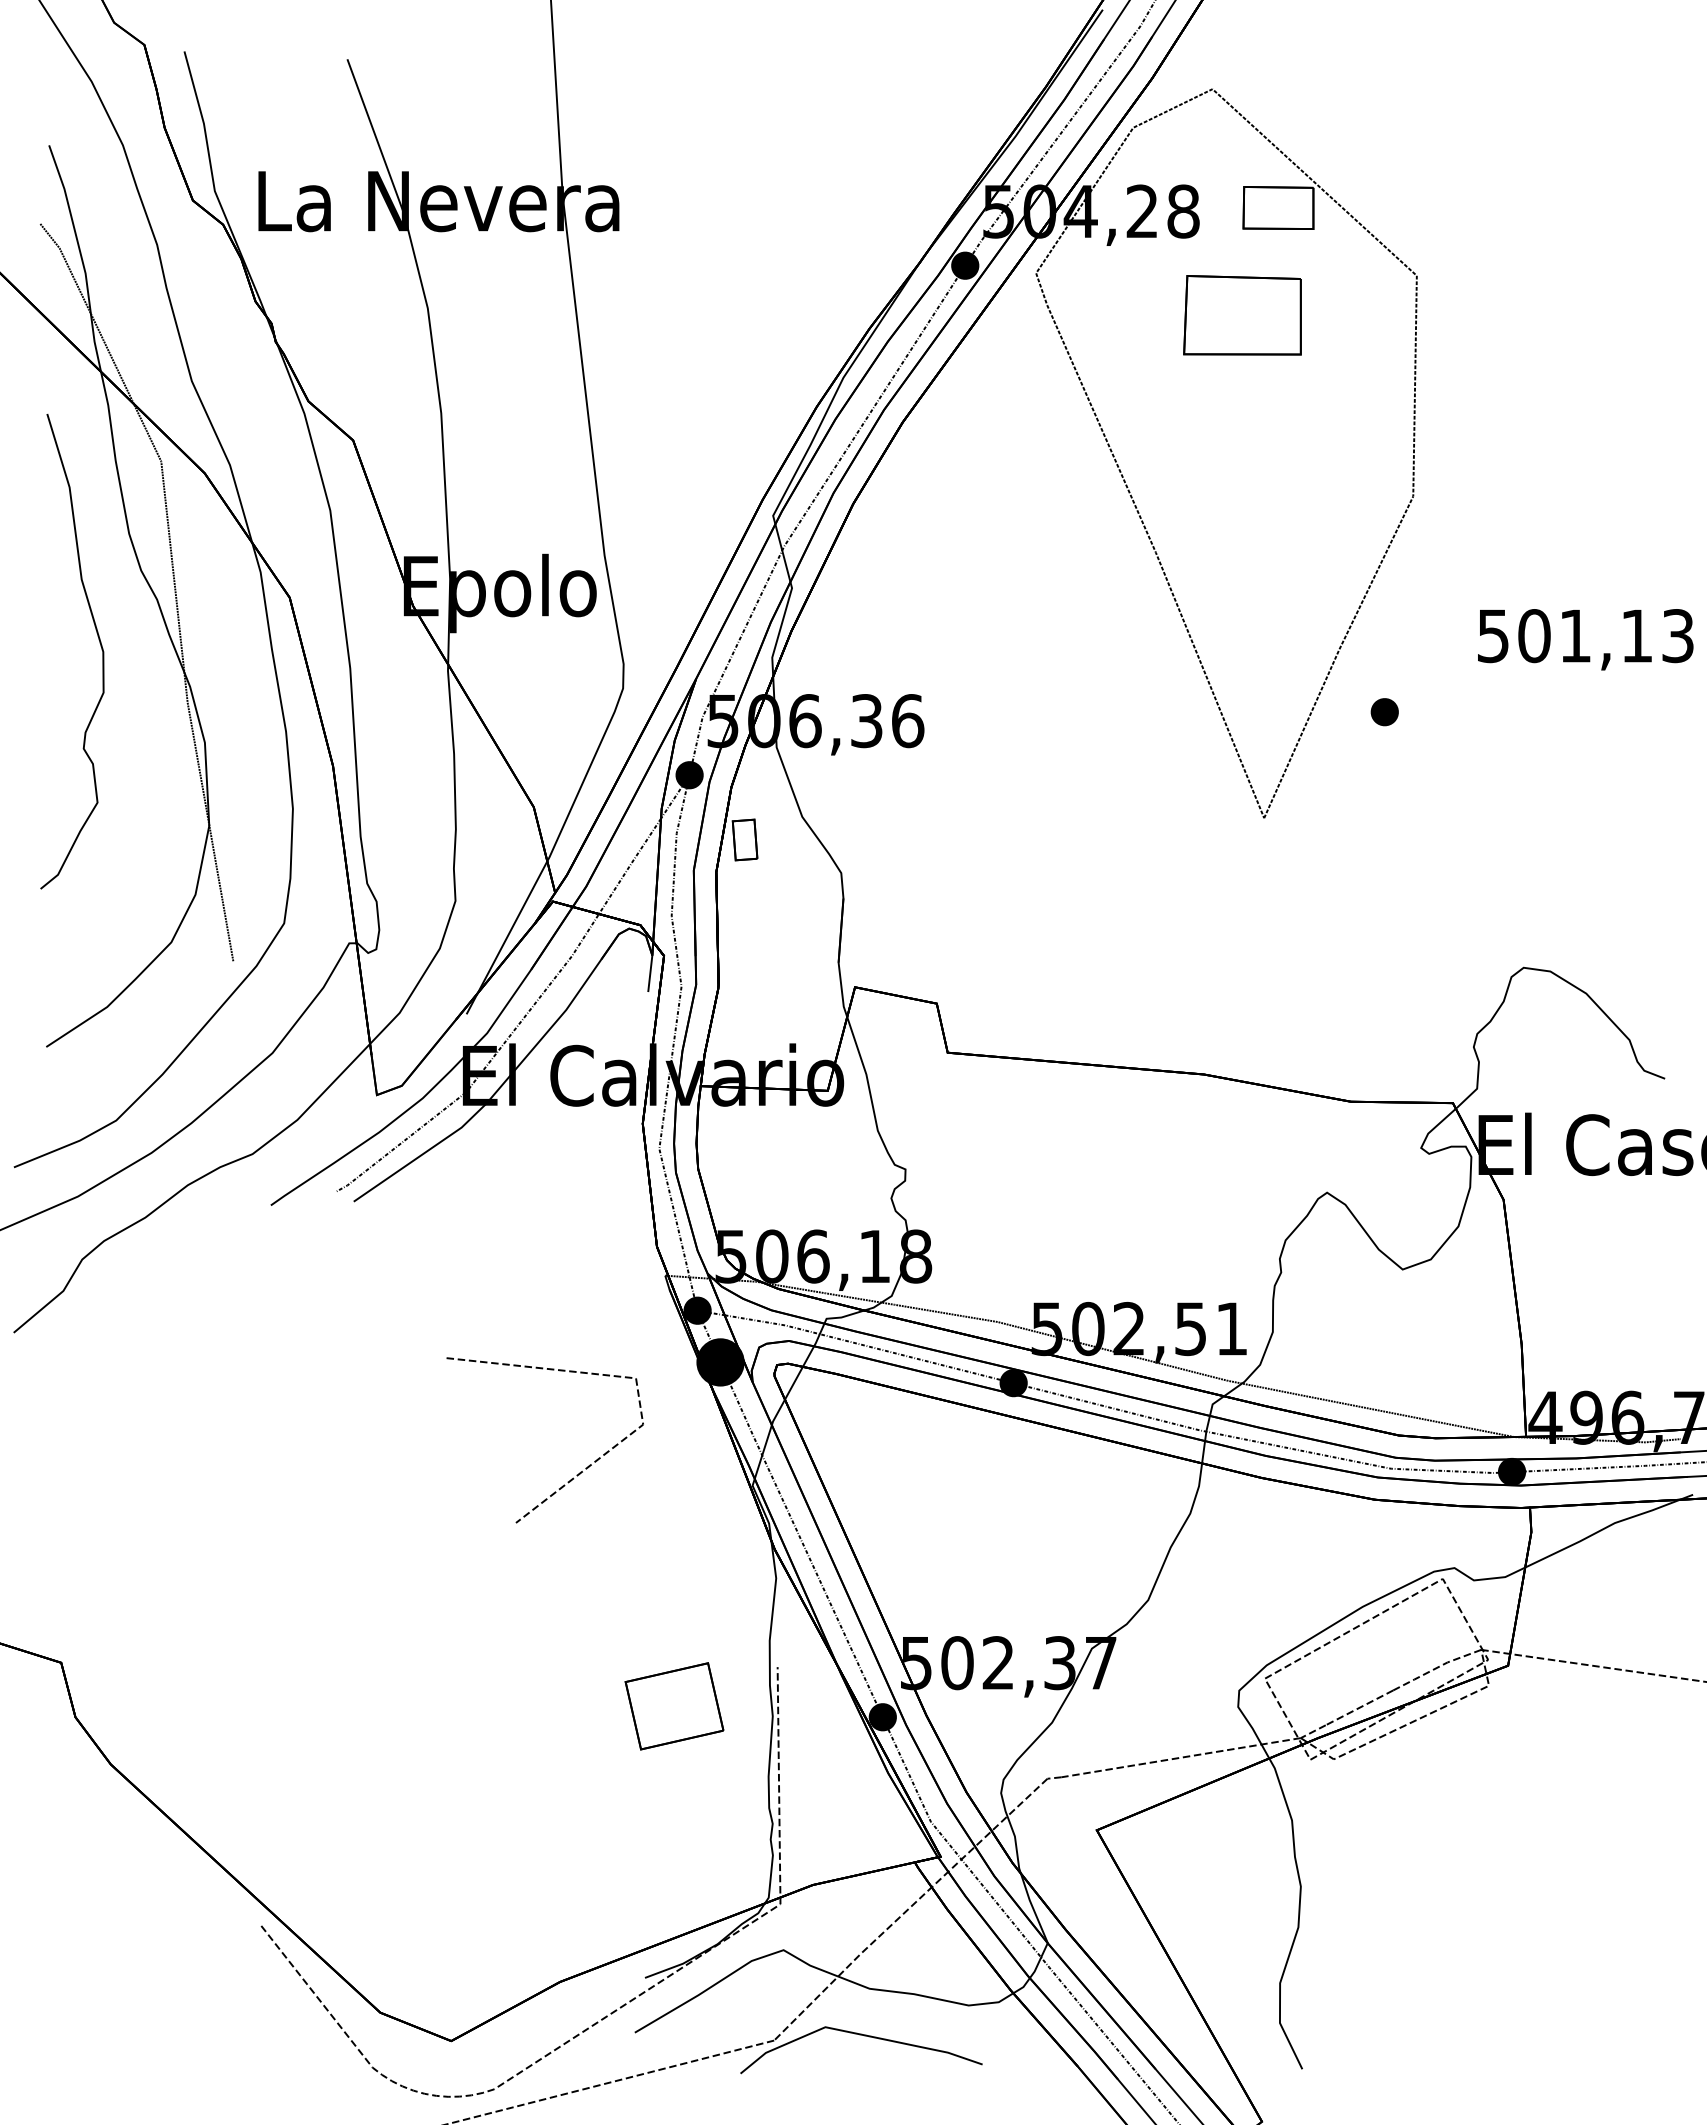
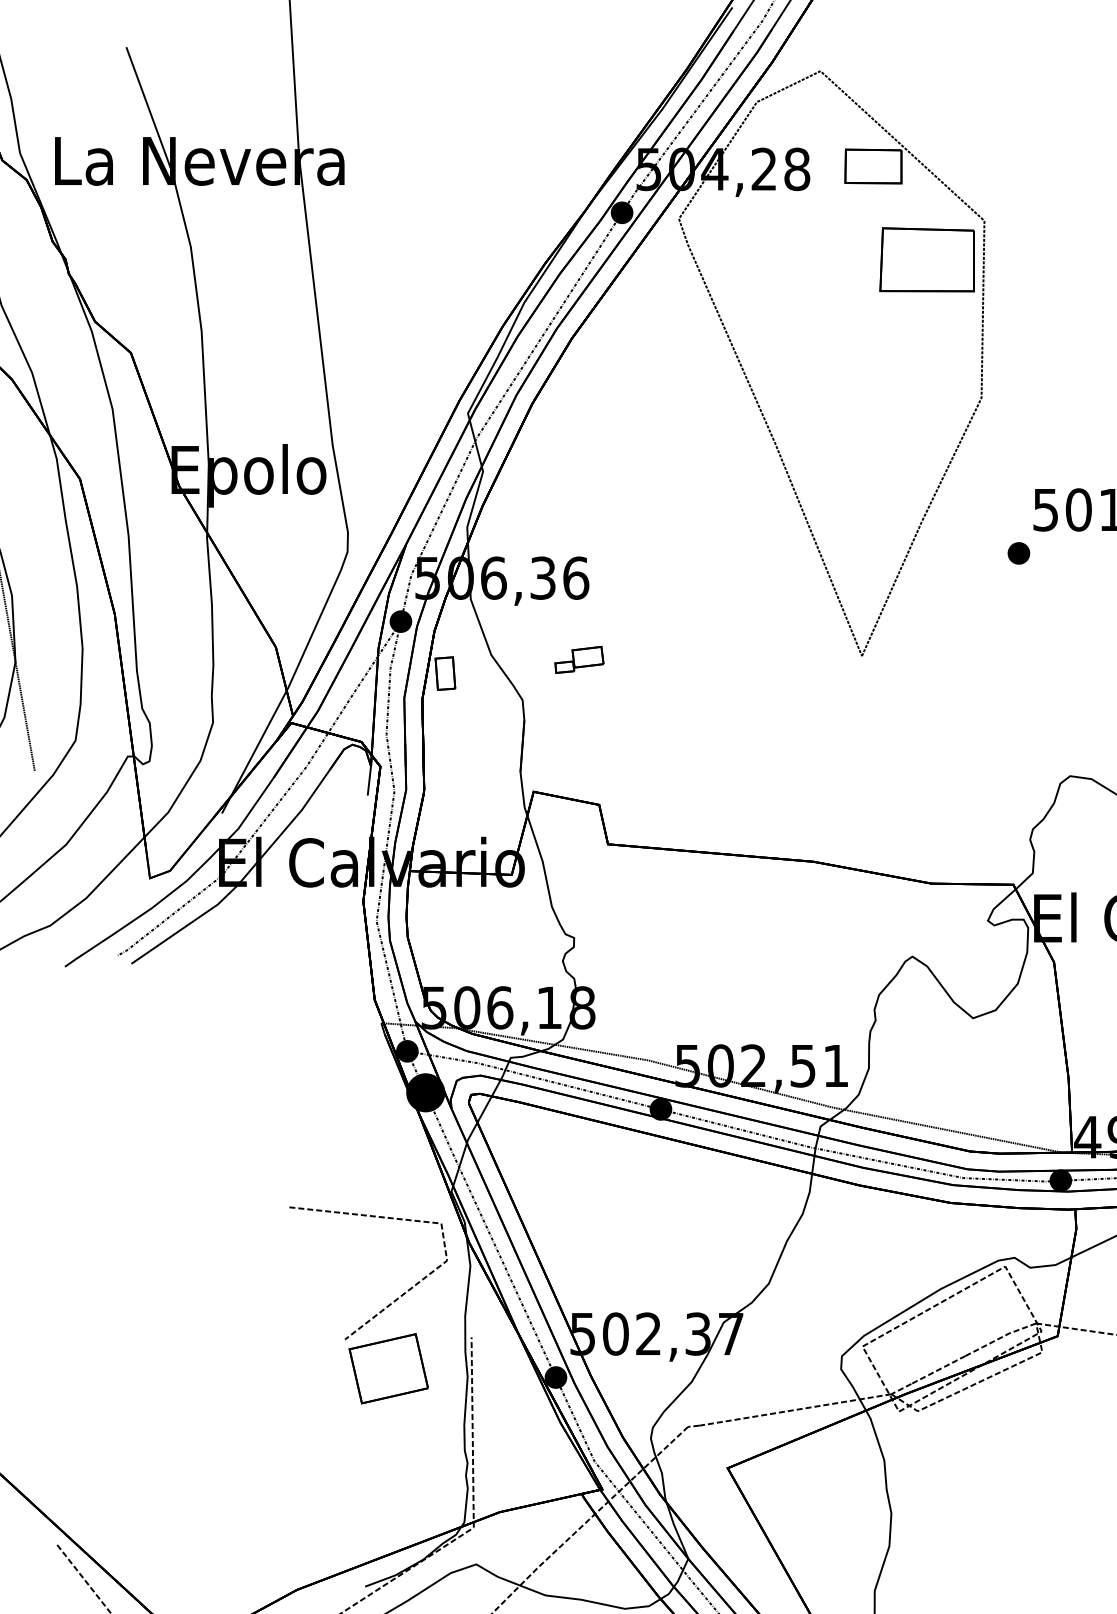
part: (1242, 315) -> (927, 259), moved
part: (1384, 712) -> (1018, 553), moved
part: (912, 822) -> (579, 659), added
line: (571, 1478) -> (389, 1303), moved

